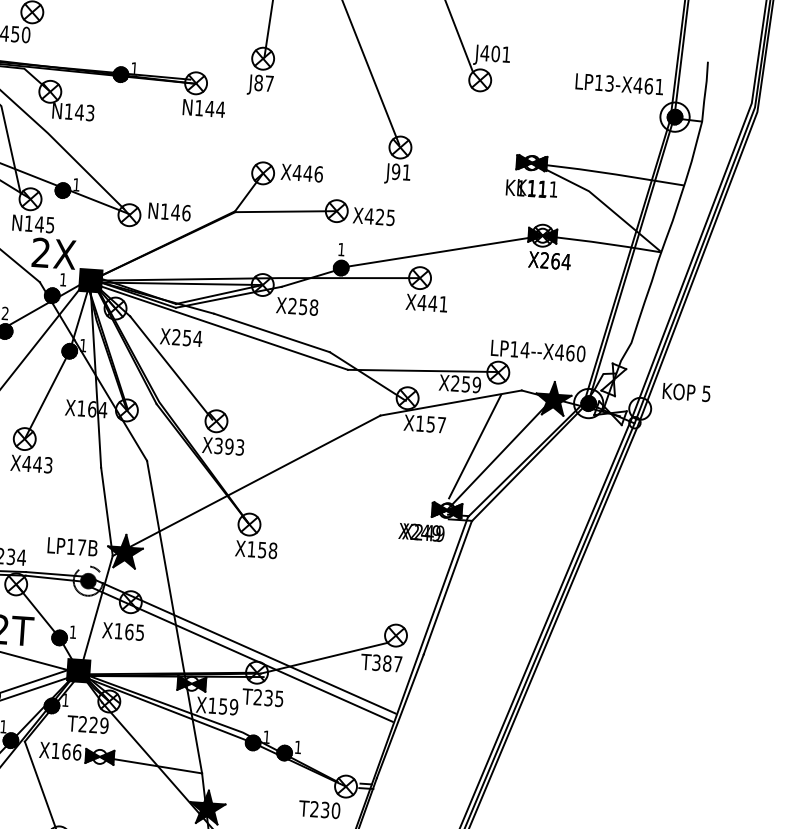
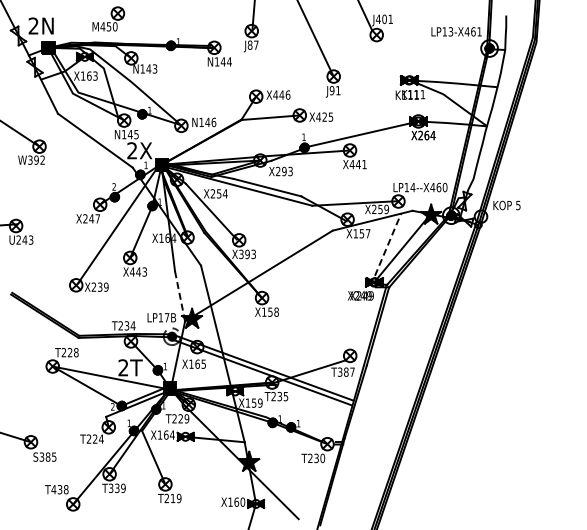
text: (308, 307) -> (287, 171), X258 -> X293
line: (475, 446) -> (388, 244), solid -> dashed
line: (107, 512) -> (180, 296), solid -> dashed
text: (75, 751) -> (171, 434), X166 -> X164

